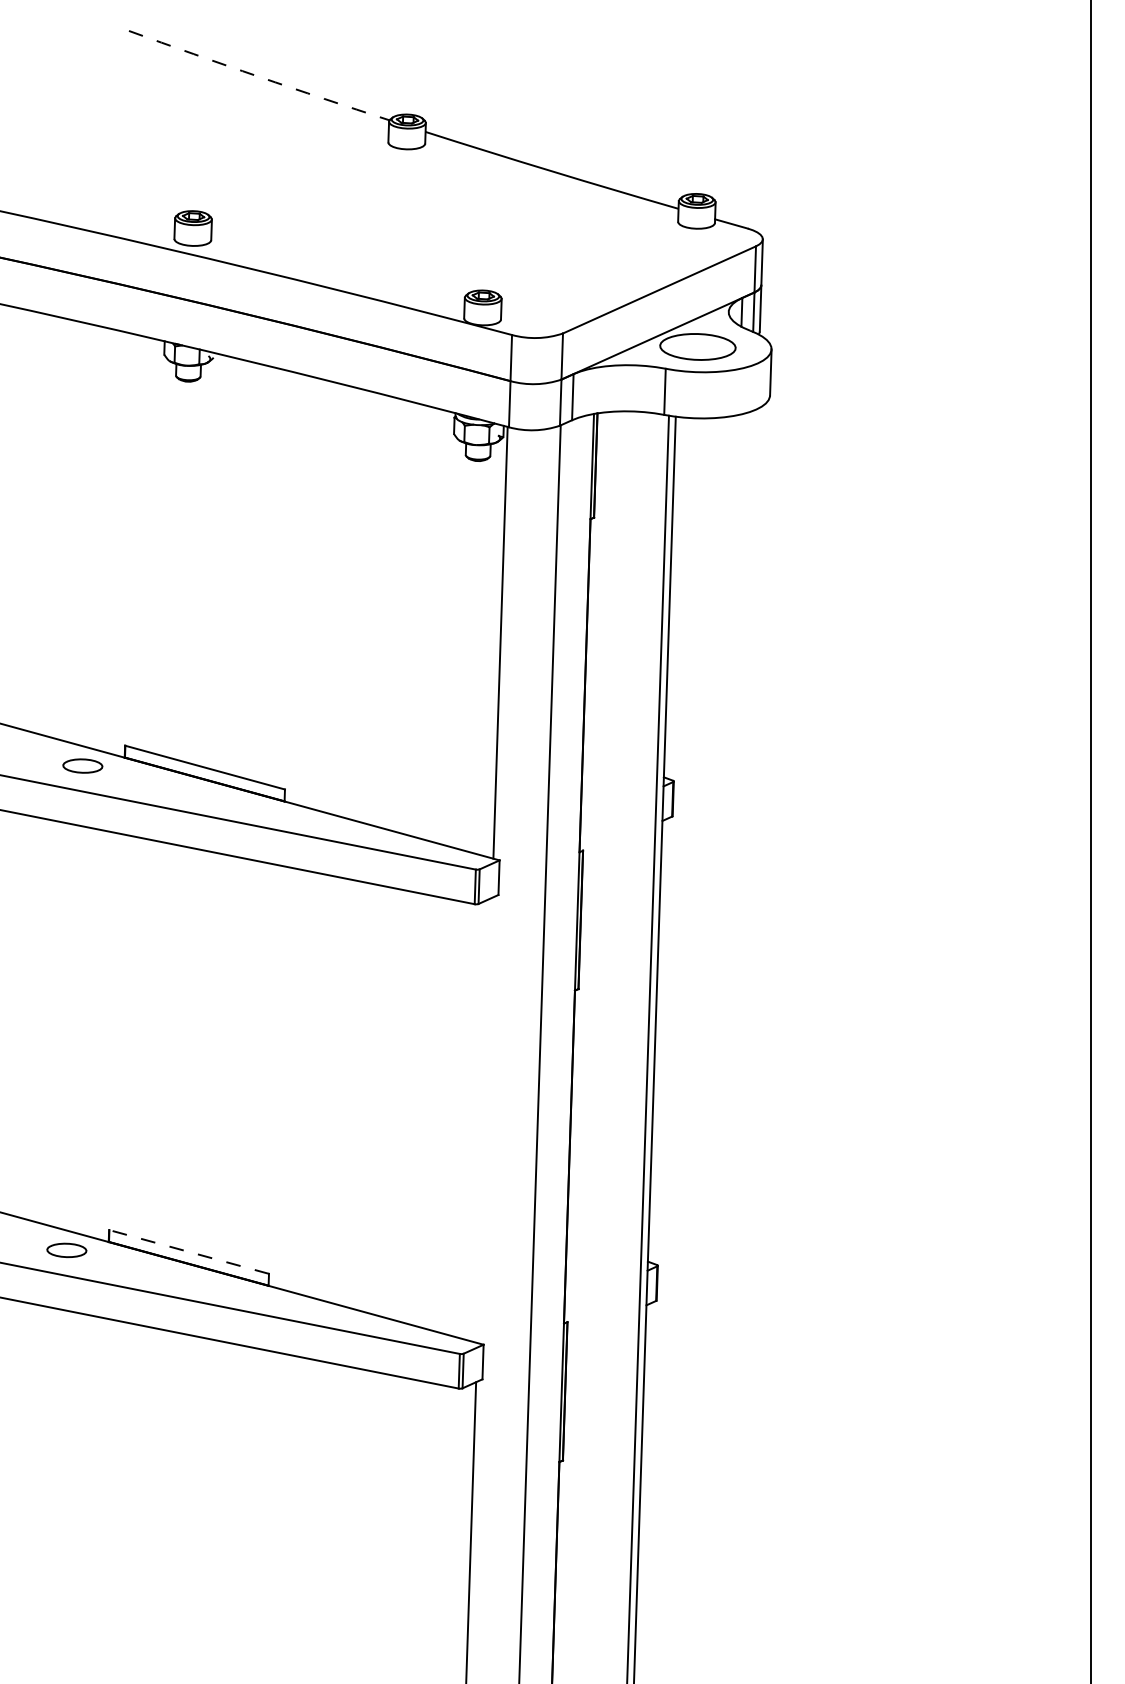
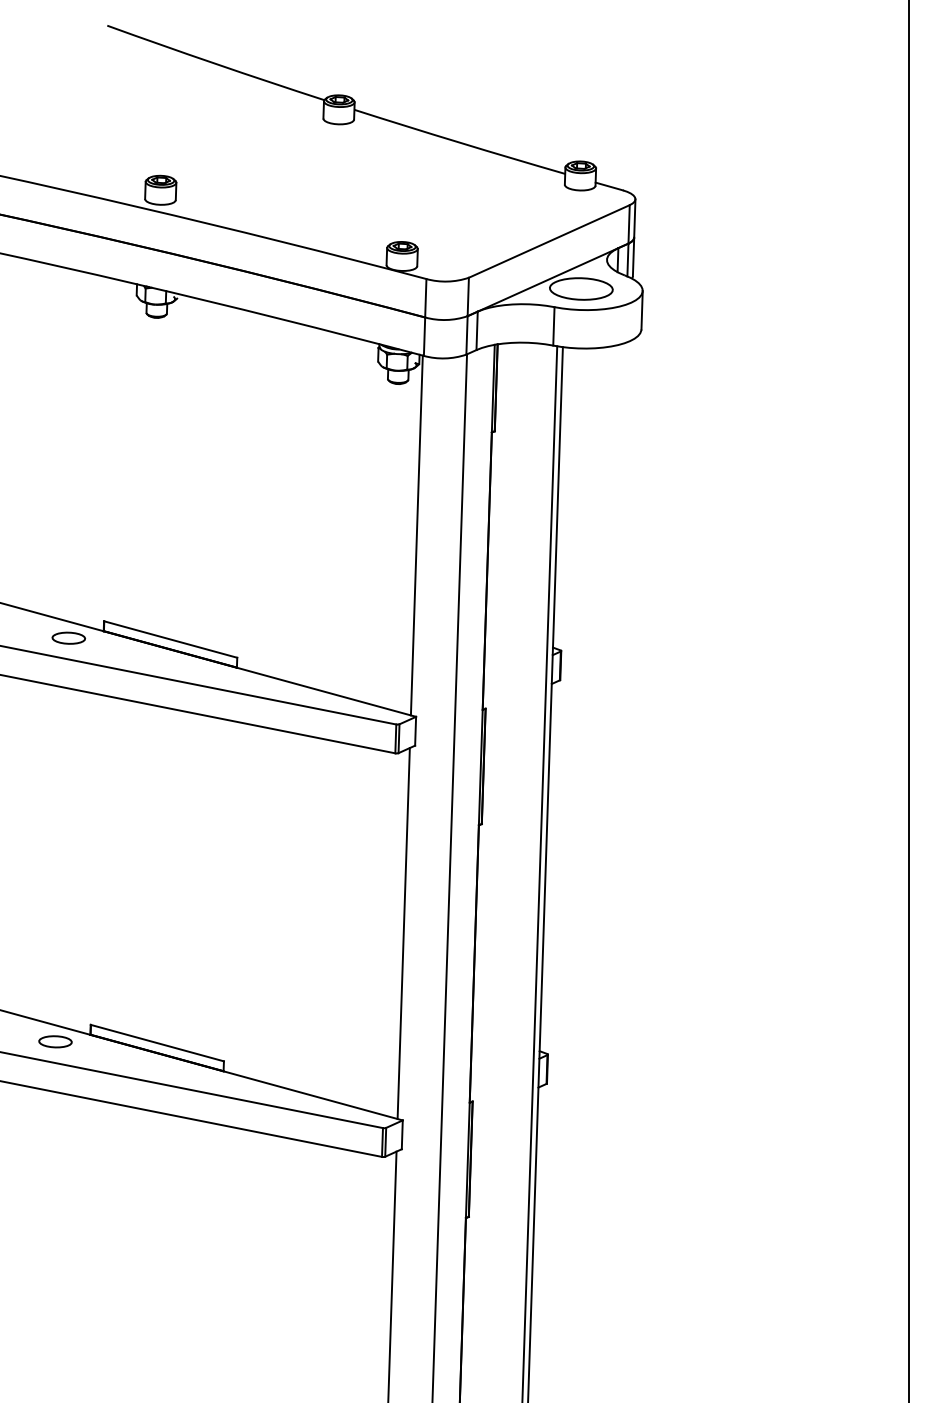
arc: (258, 76) -> (215, 63), dashed -> solid
line: (484, 1120) -> (403, 933), added
line: (188, 1251) -> (156, 1042), dashed -> solid

